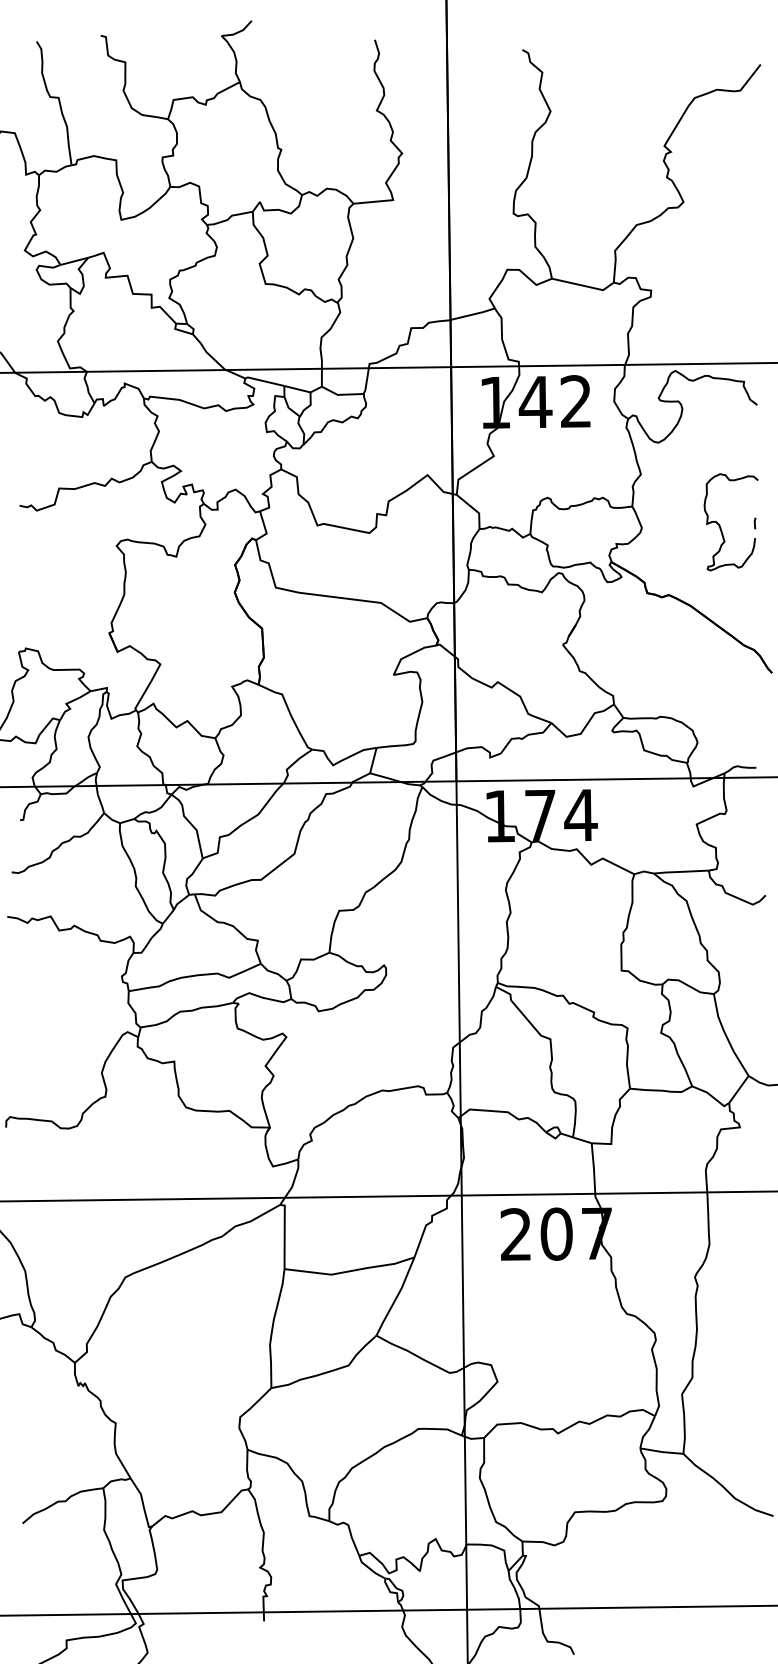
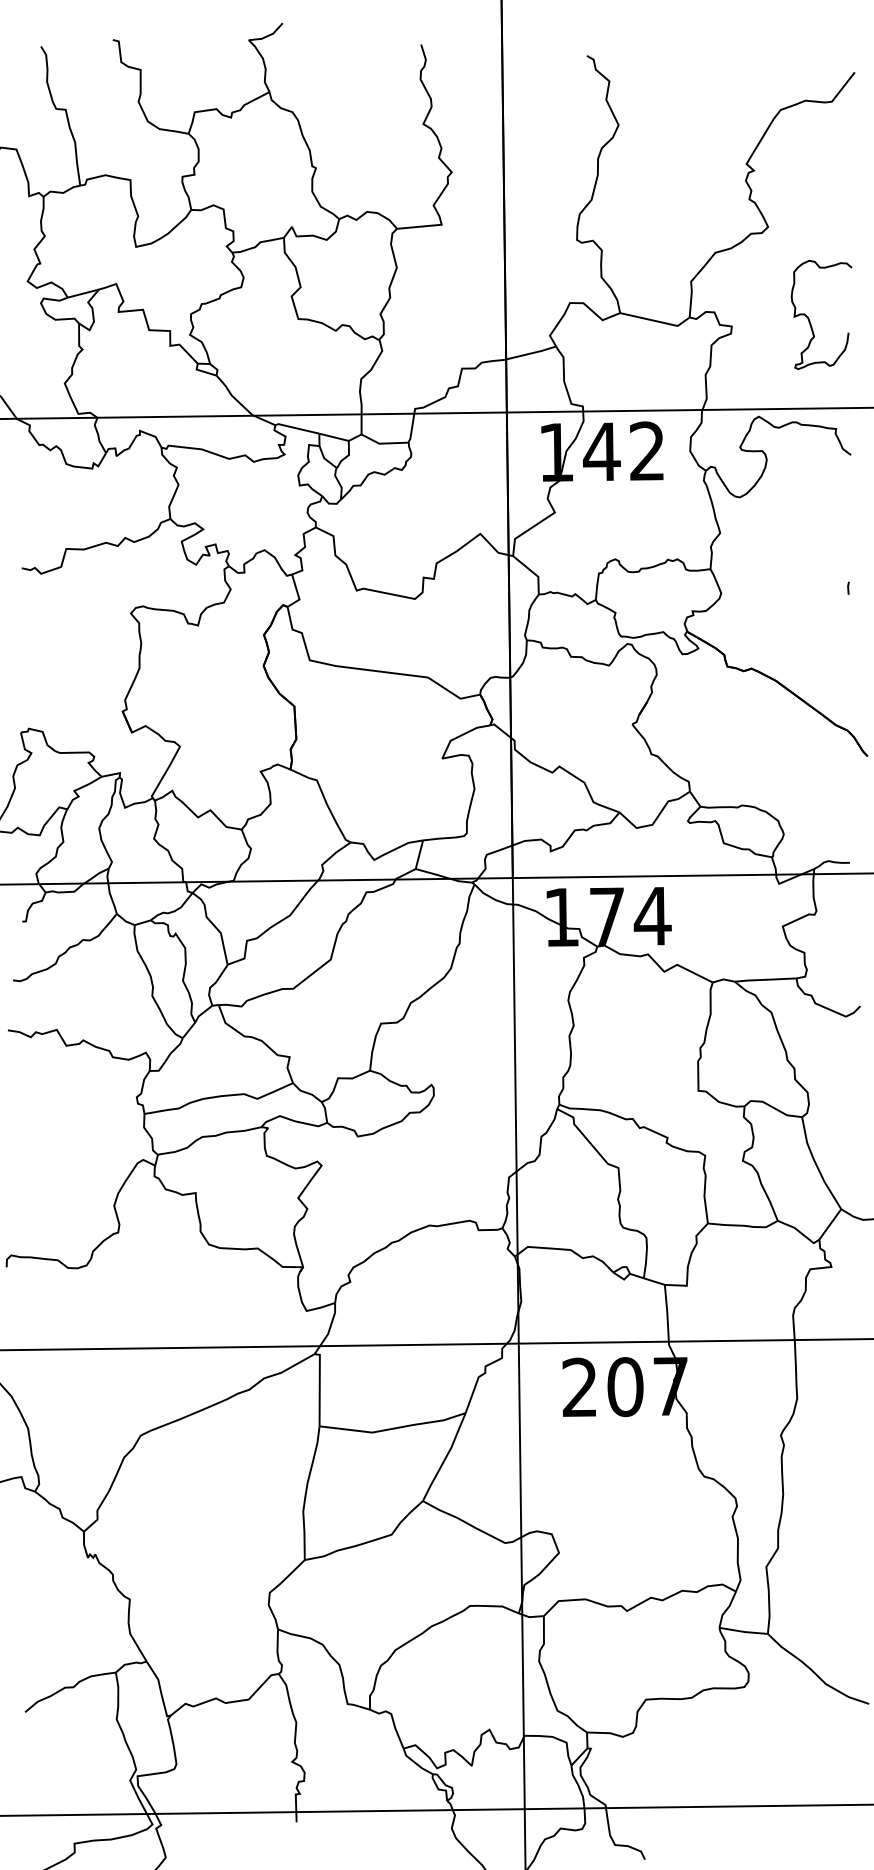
curve: (721, 527) -> (810, 320), moved

